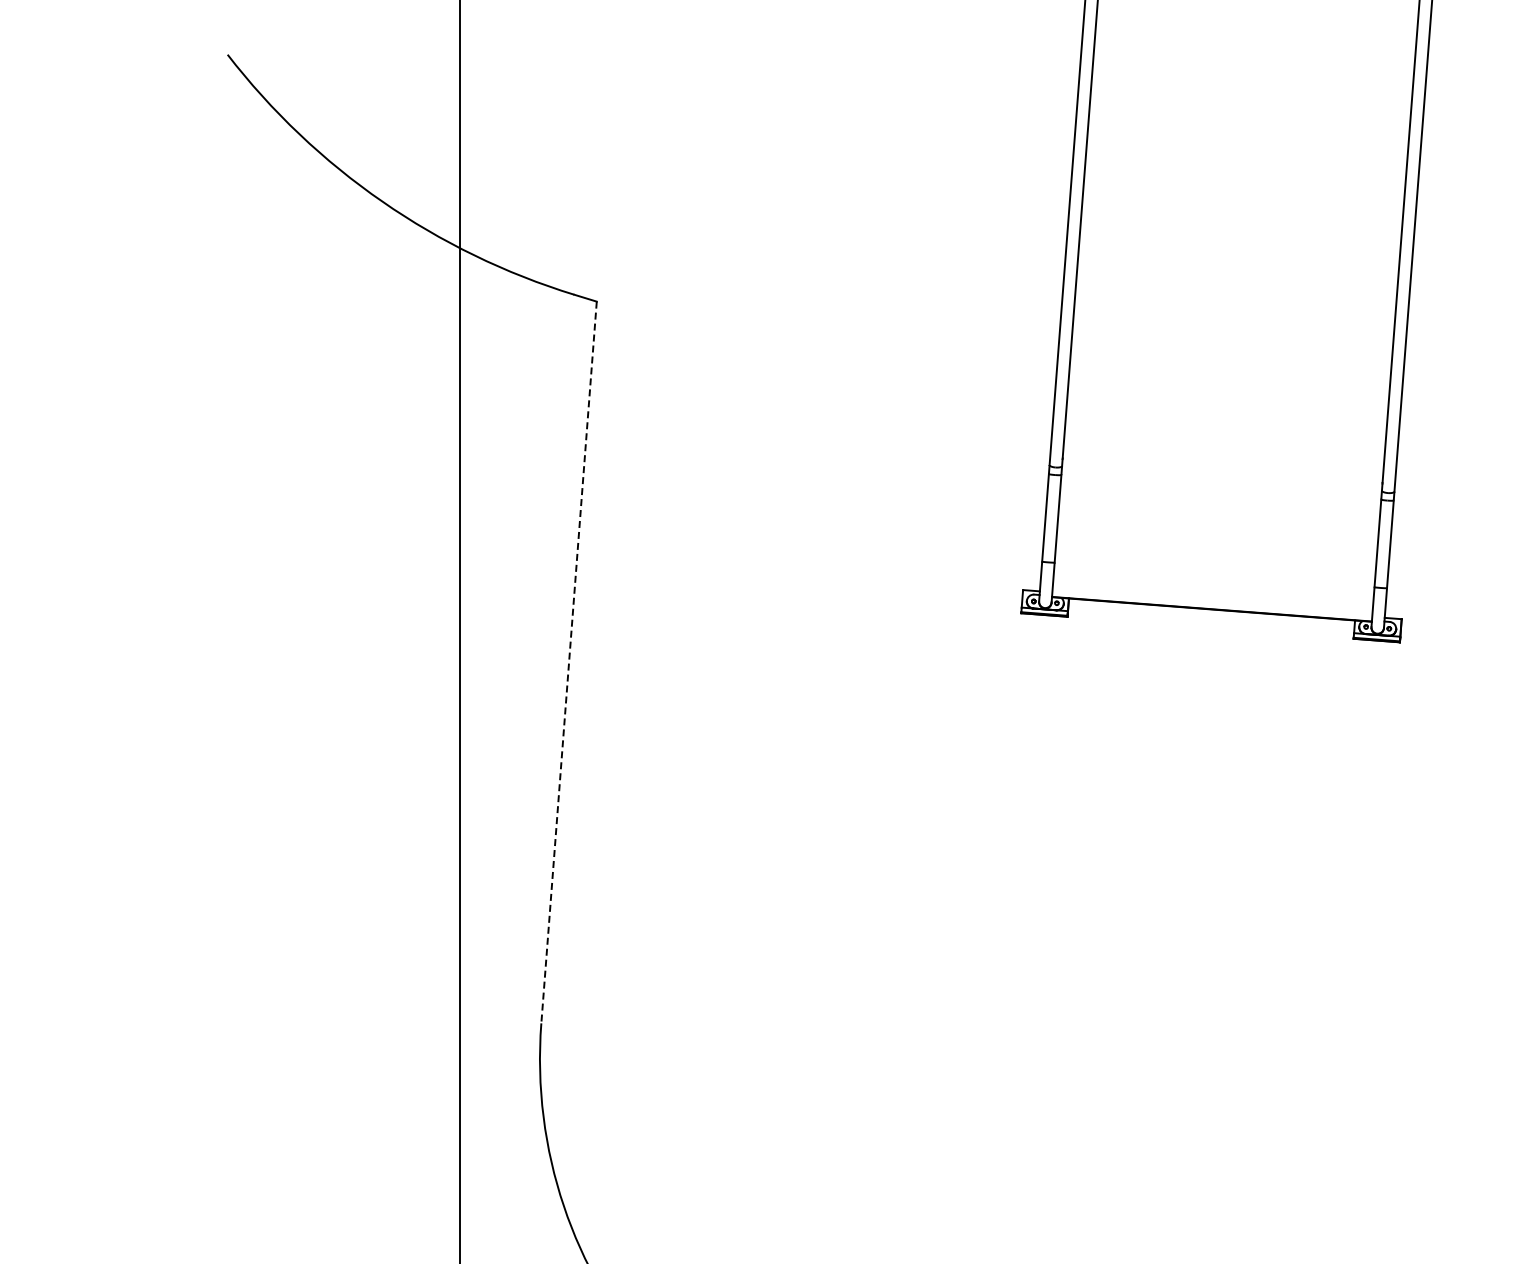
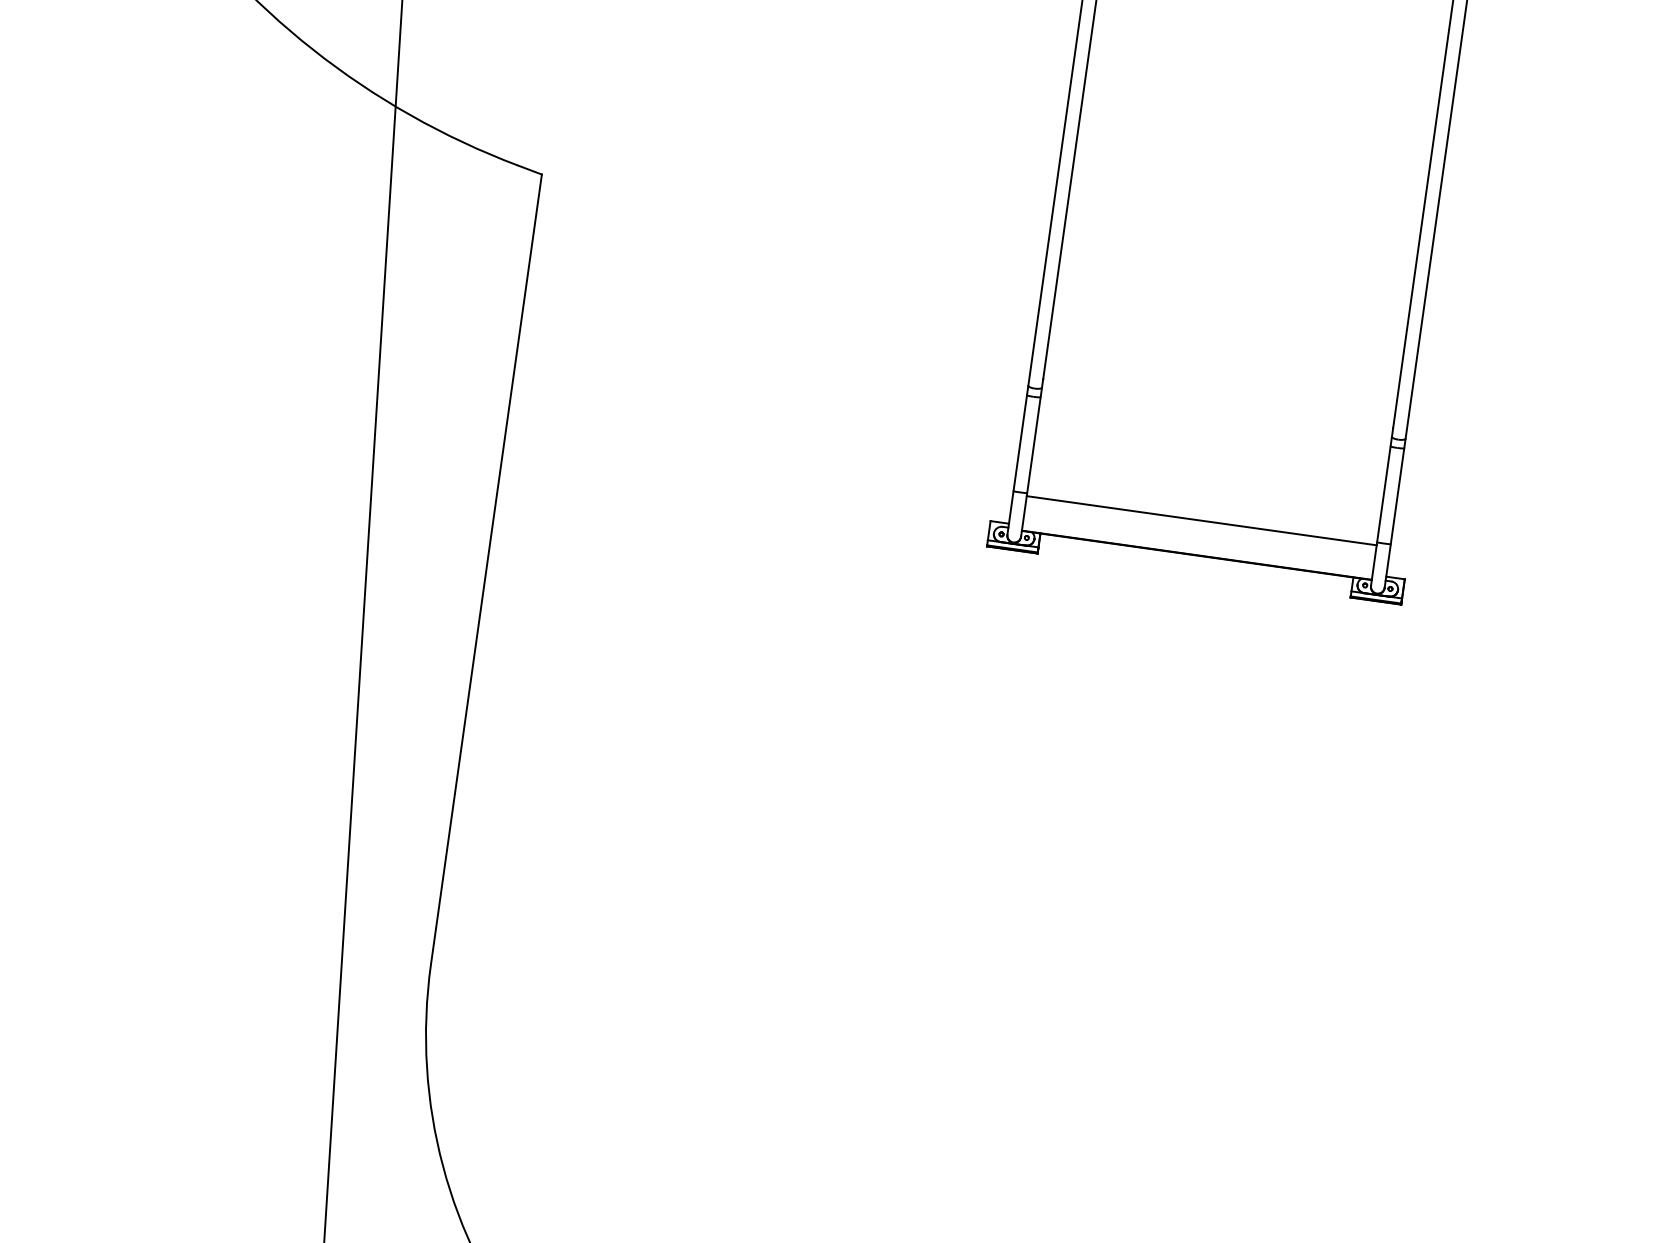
line: (1214, 577) -> (1201, 520), added
line: (569, 662) -> (486, 569), dashed -> solid

